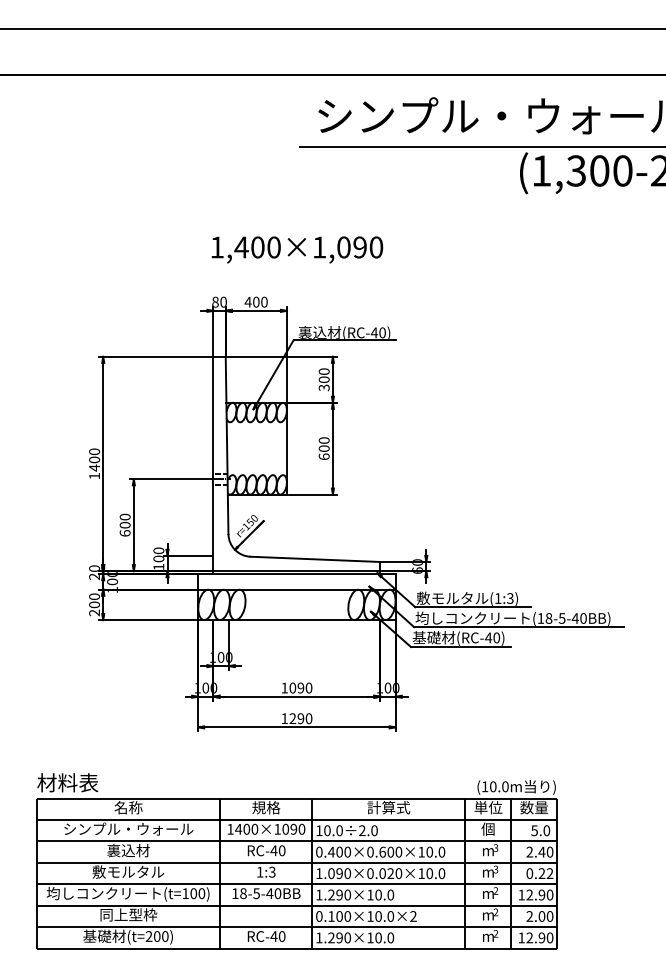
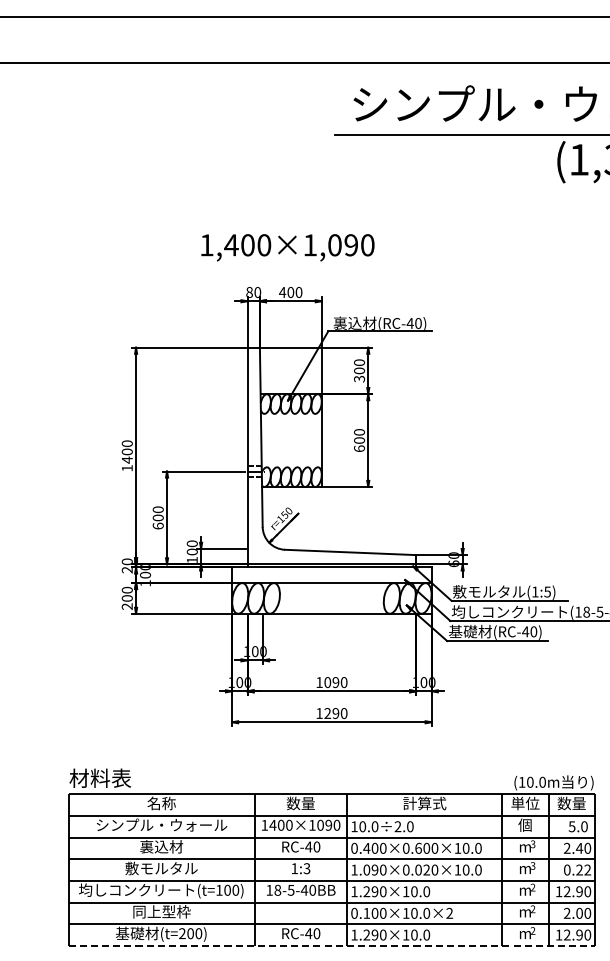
text: (297, 249) -> (287, 247), moved
text: (510, 598) -> (547, 592), (1:3) -> (1:5)
text: (266, 807) -> (301, 803), 規格 -> 数量
line: (297, 948) -> (332, 945), solid -> dashed

